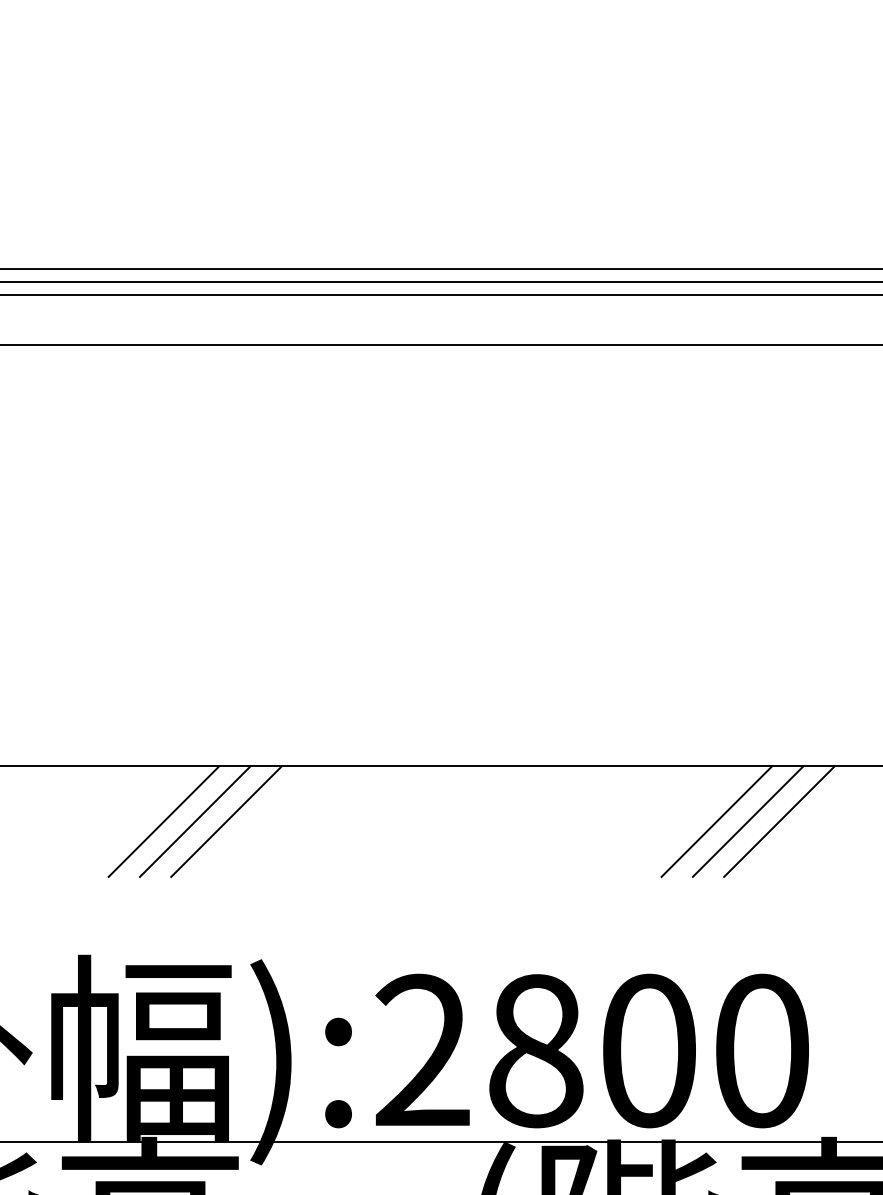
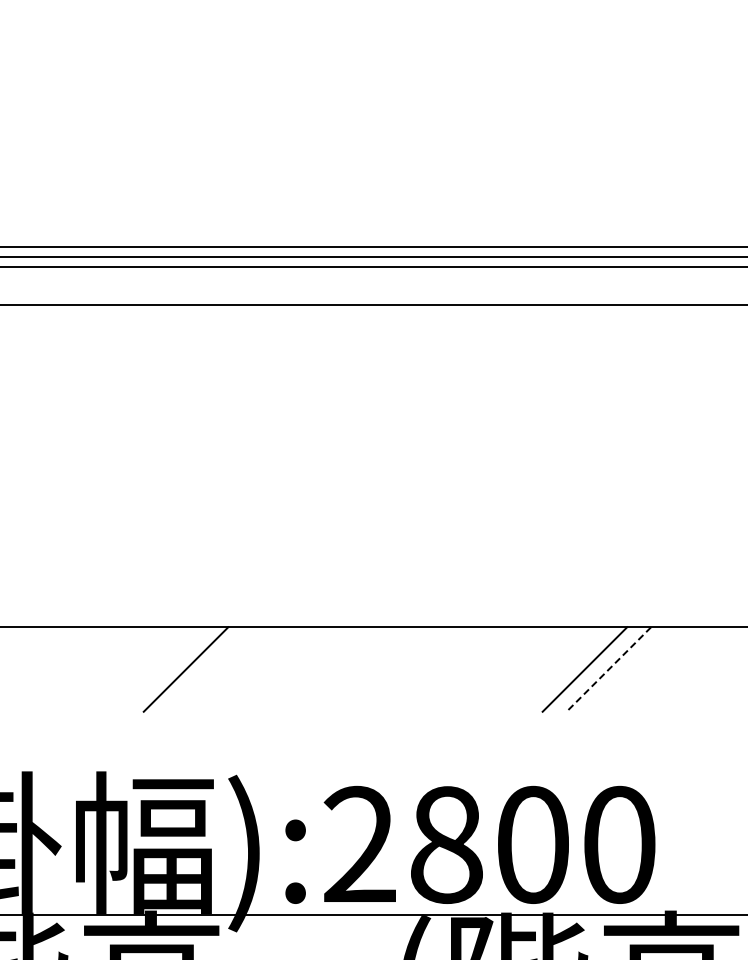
line: (163, 821) -> (161, 669), removed
line: (225, 821) -> (209, 669), removed
line: (747, 821) -> (608, 669), solid -> dashed
line: (779, 821) -> (632, 669), removed

